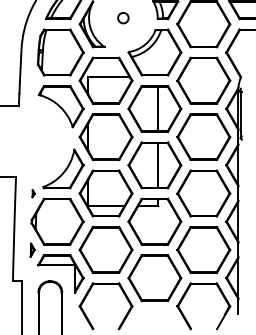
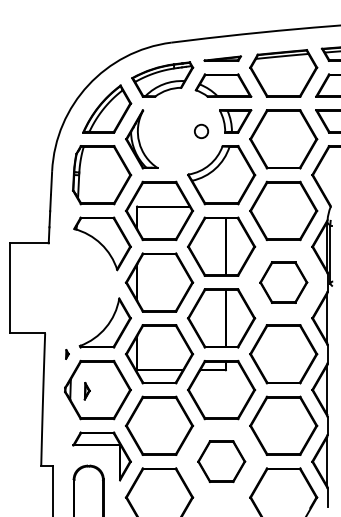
circle: (123, 17) -> (201, 130), moved
part: (203, 137) -> (283, 282), size x0.7
part: (32, 250) -> (86, 391), moved
part: (154, 278) -> (221, 461), size x0.7

